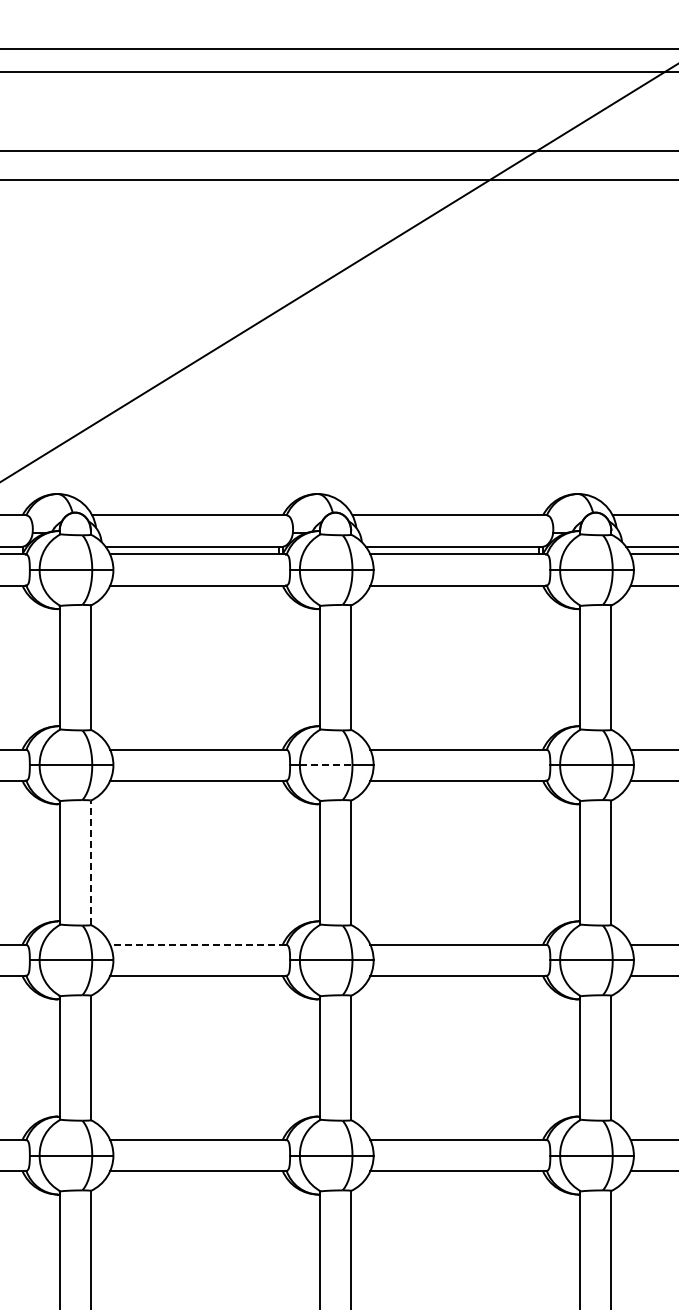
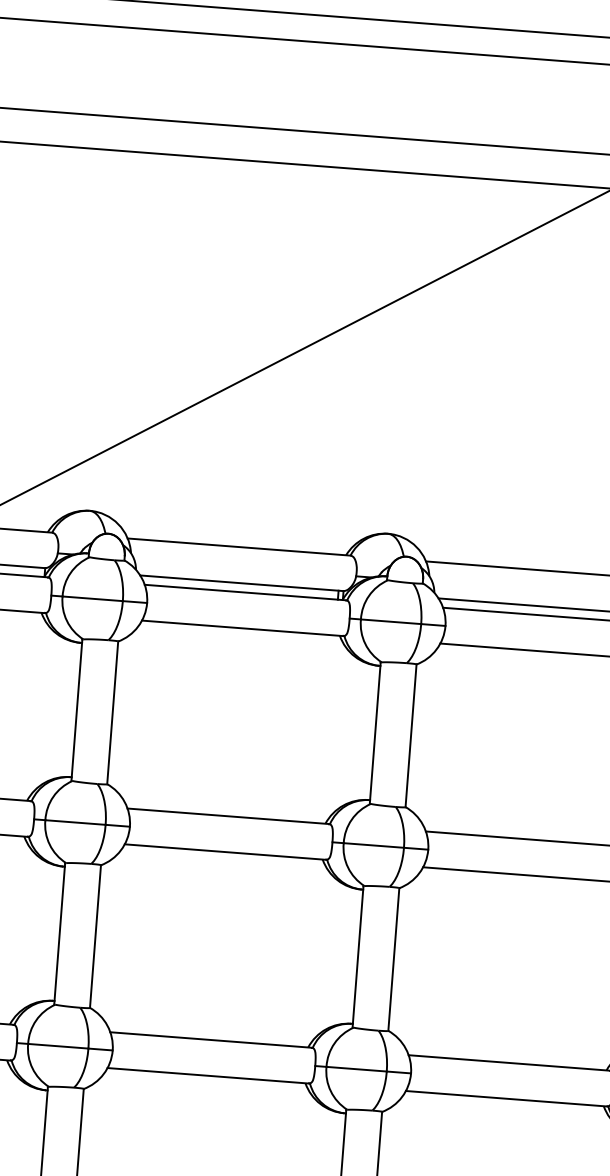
line: (326, 765) -> (374, 845), dashed -> solid
line: (90, 862) -> (95, 936), dashed -> solid
line: (198, 944) -> (211, 1039), dashed -> solid

